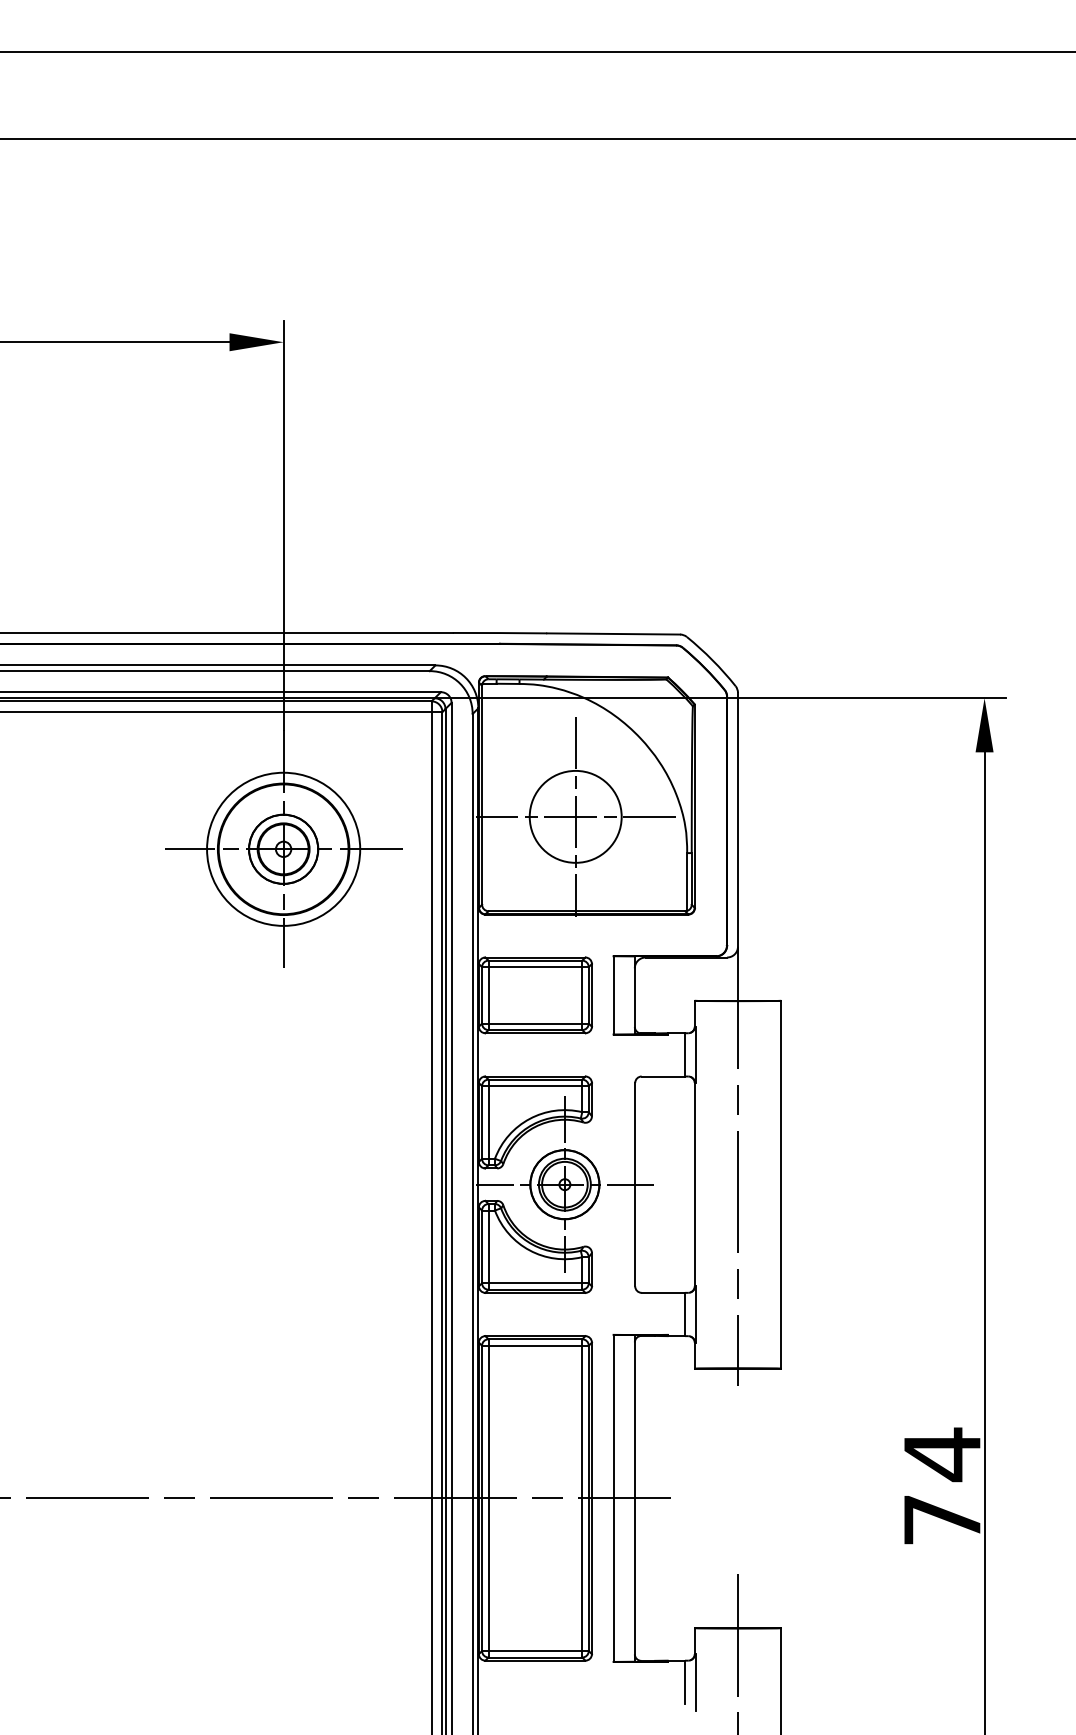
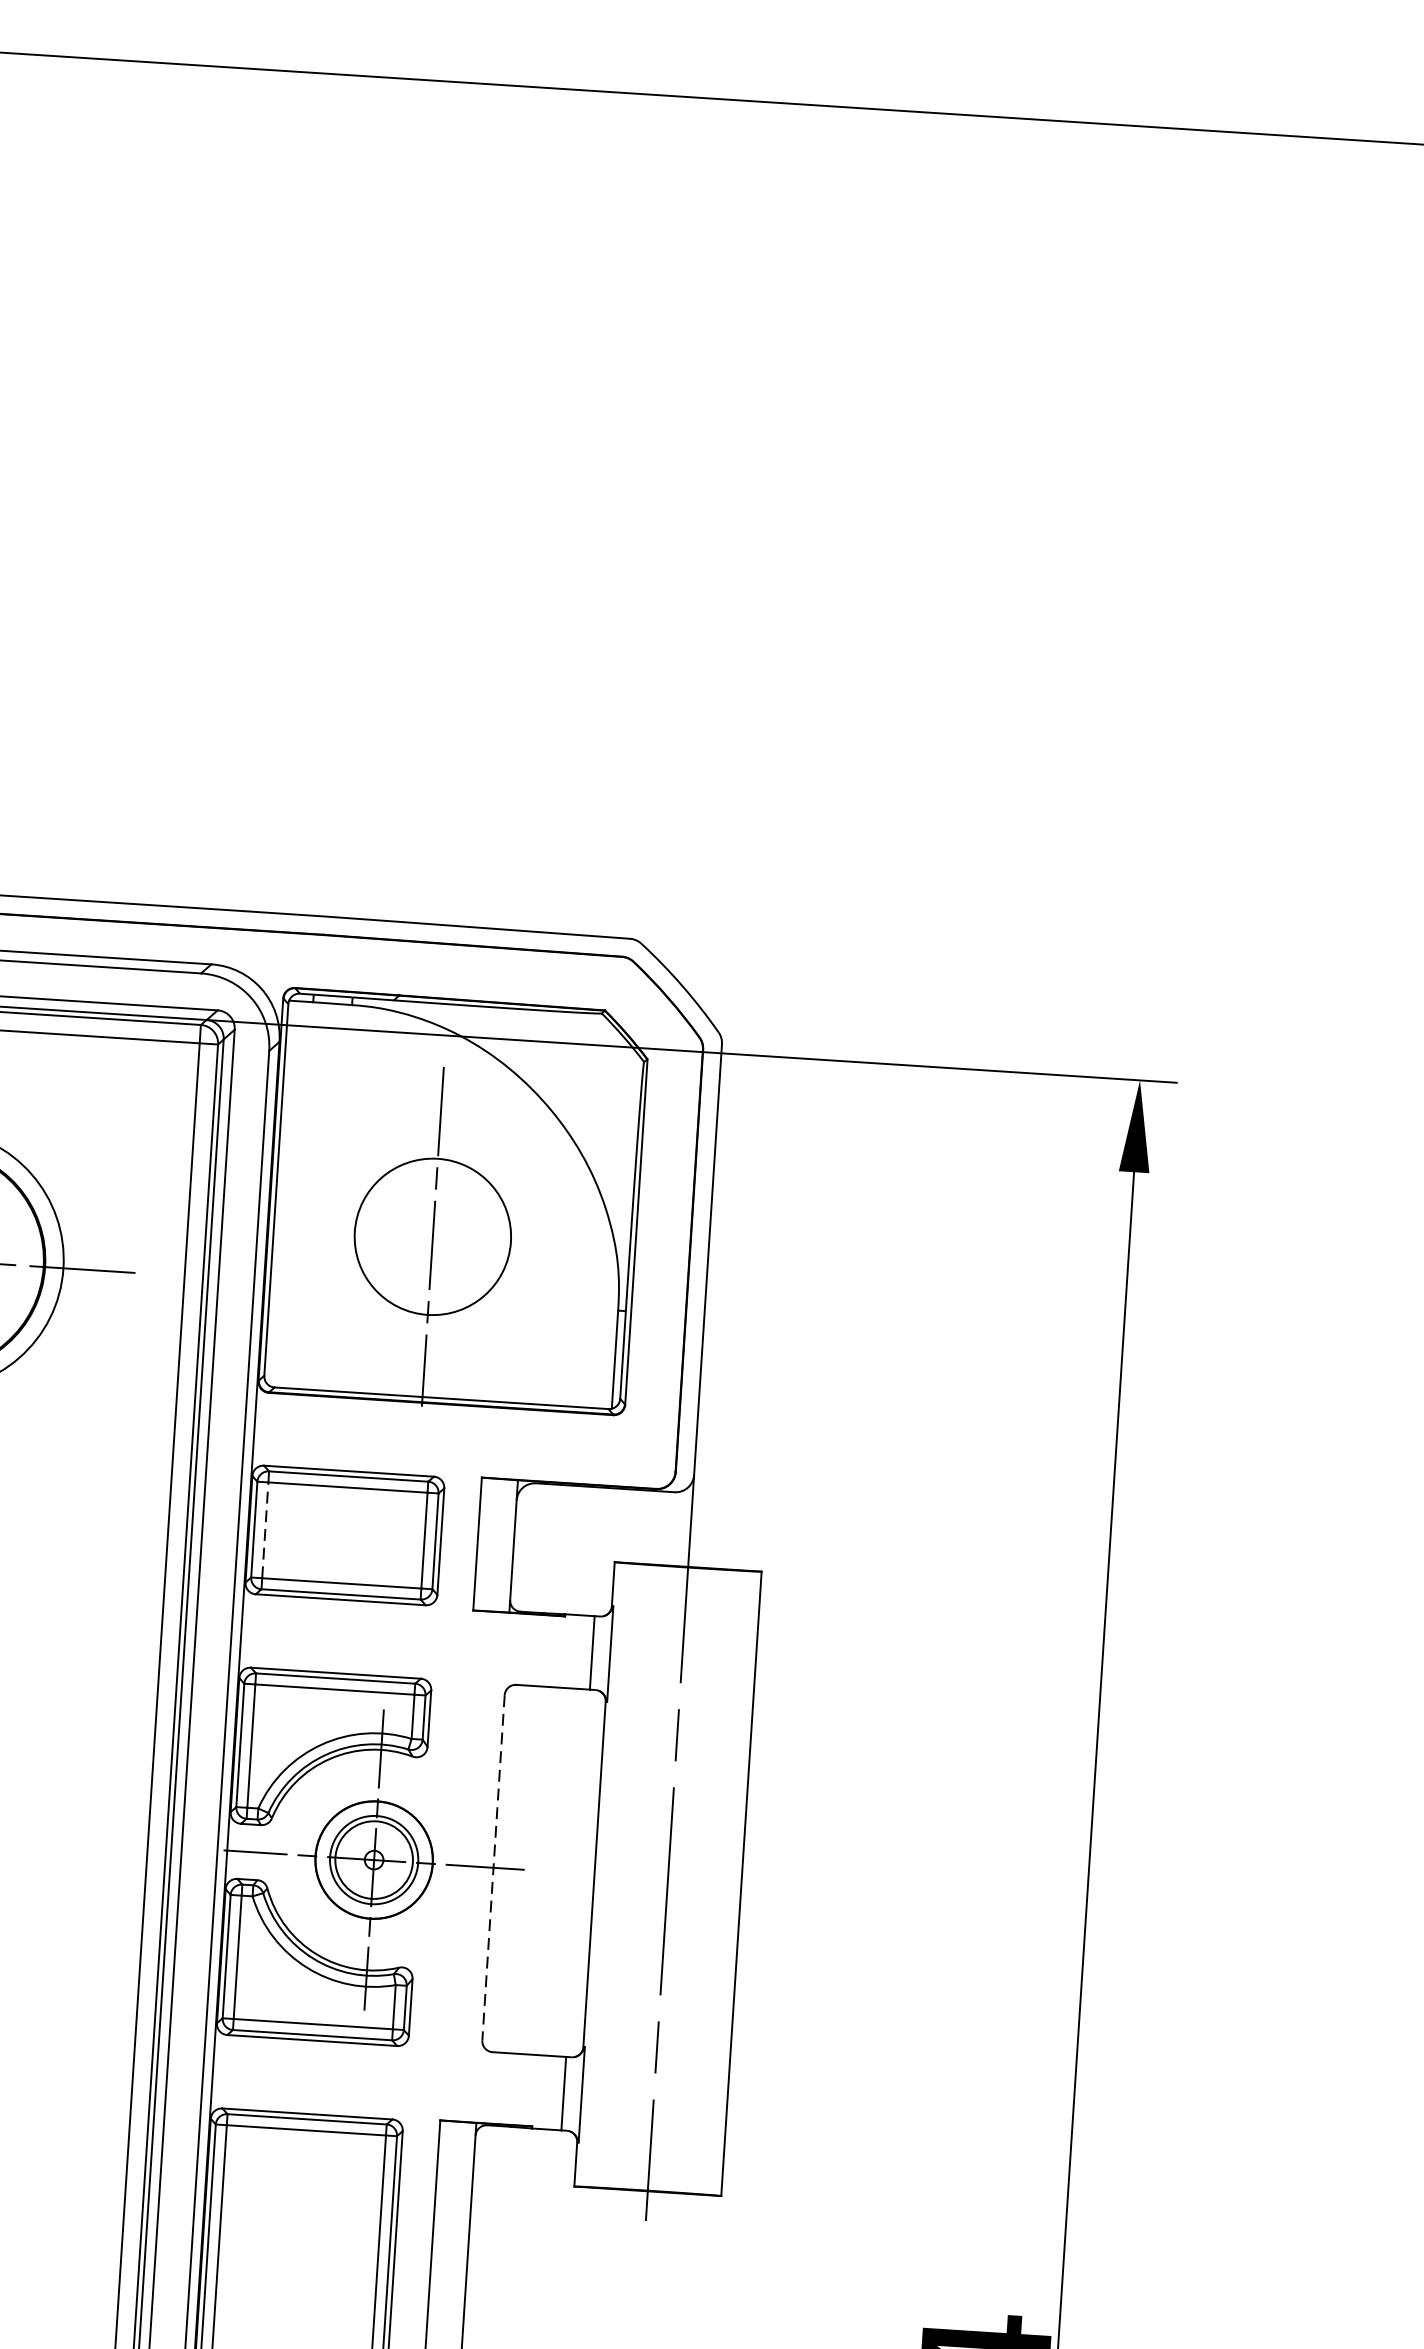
line: (575, 816) -> (432, 1236), removed
line: (488, 994) -> (265, 1528), solid -> dashed
line: (635, 1184) -> (494, 1867), solid -> dashed

